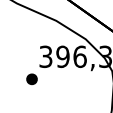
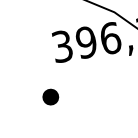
part: (31, 79) -> (50, 97), moved

